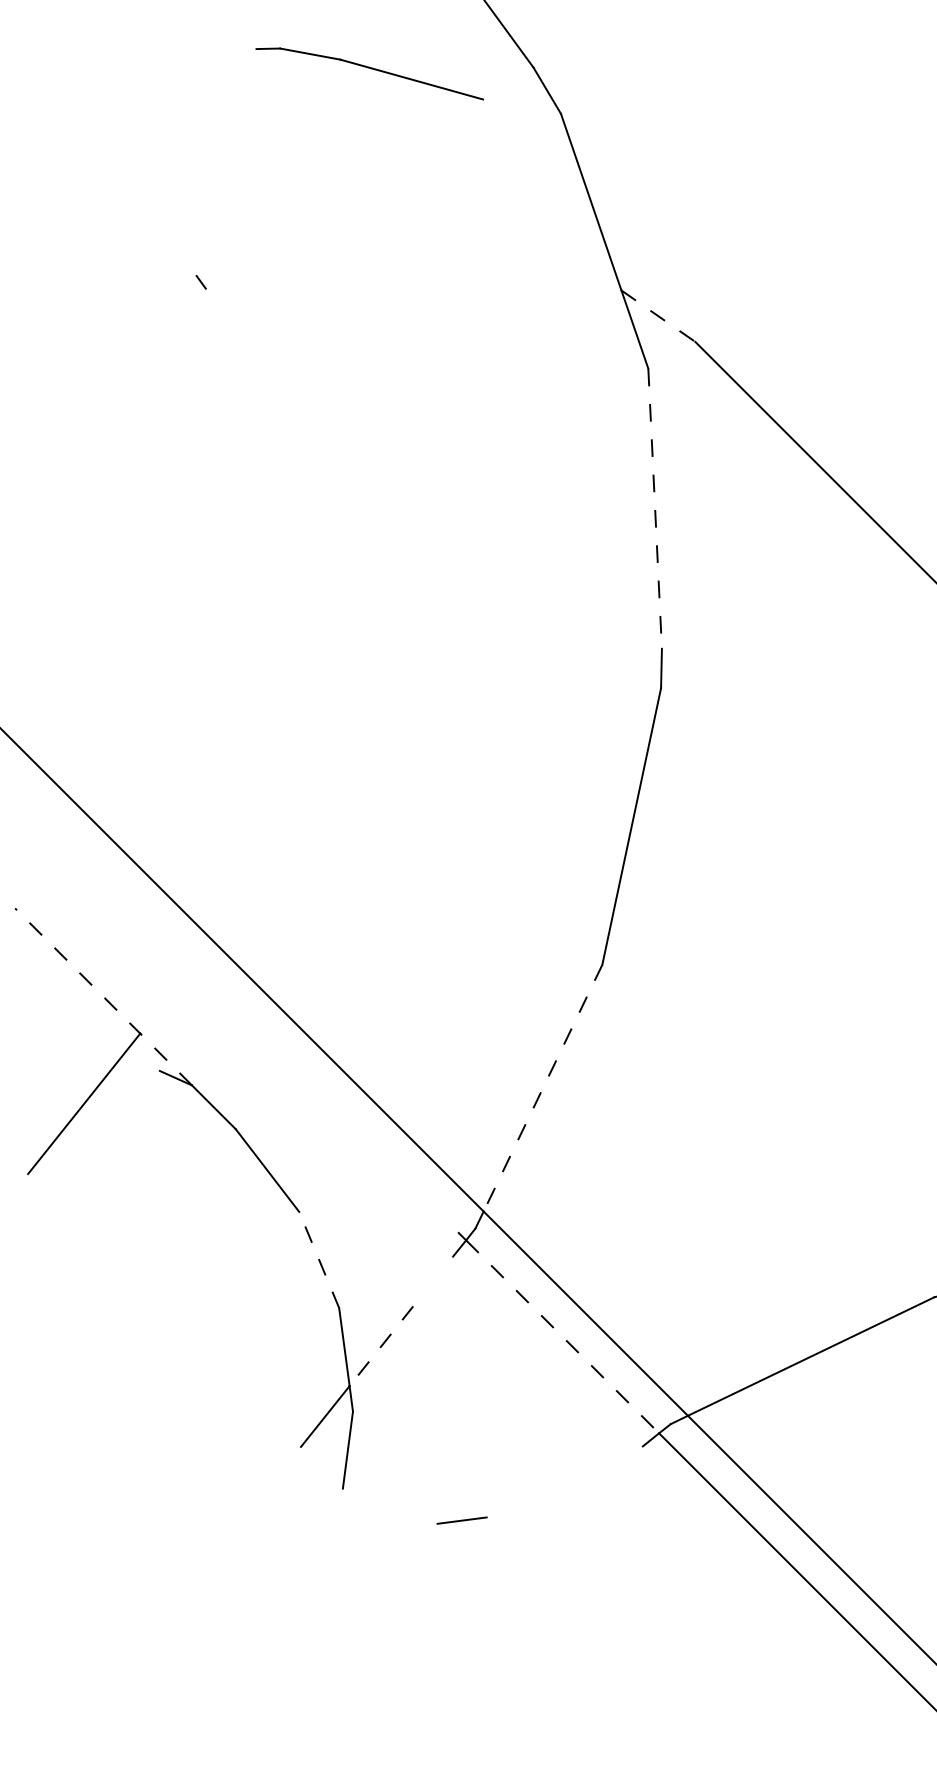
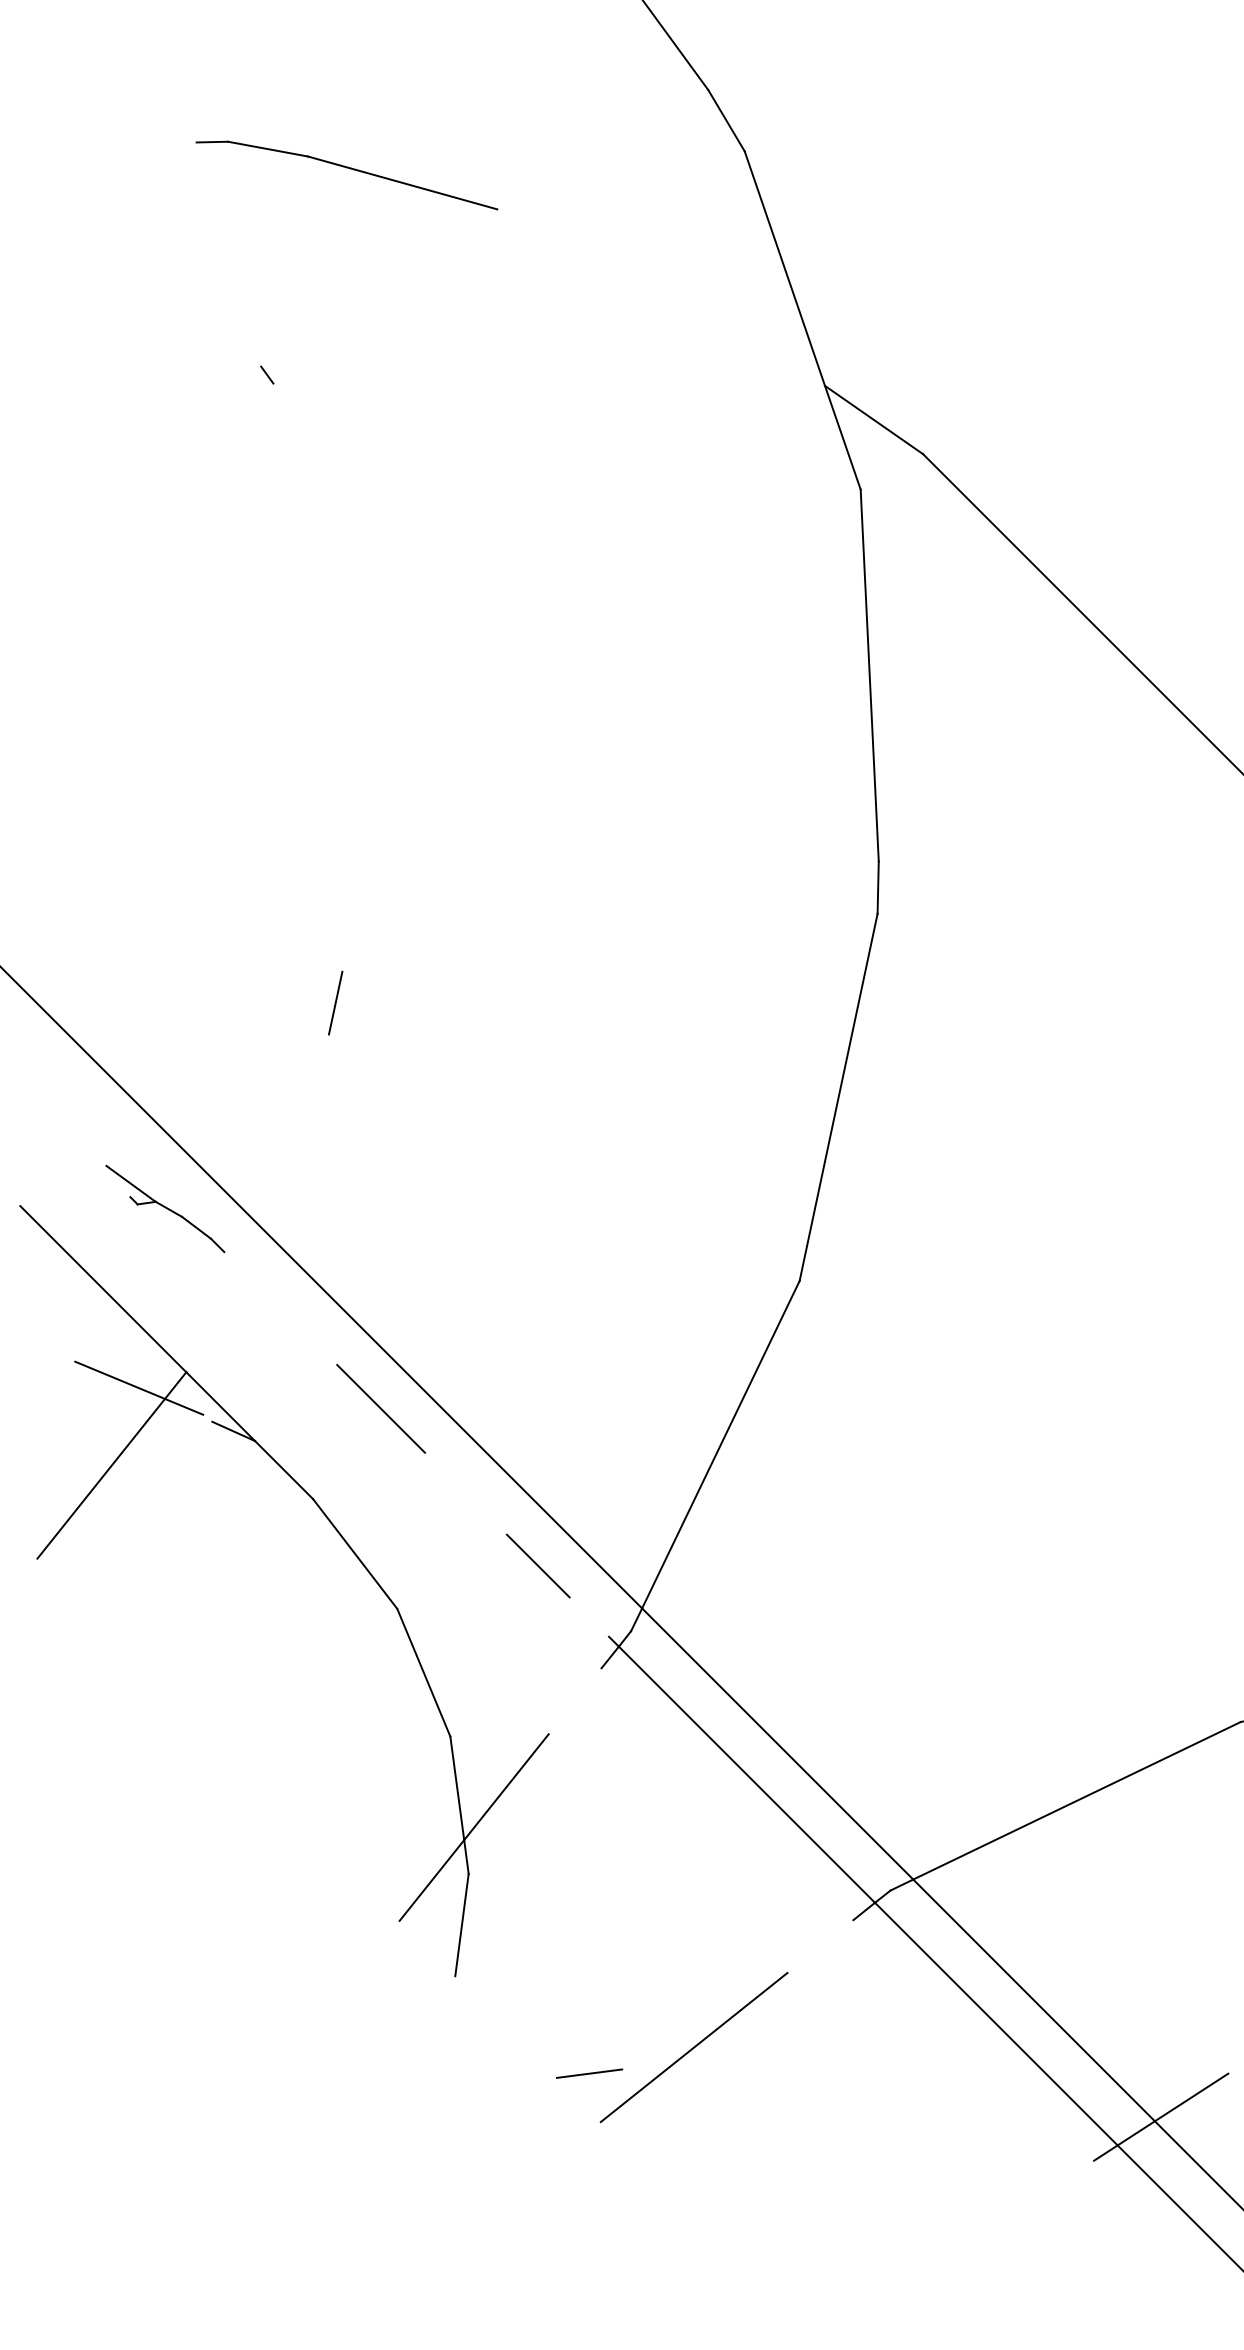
part: (369, 68) -> (346, 168), moved
line: (658, 316) -> (874, 420), dashed -> solid
line: (654, 509) -> (869, 676), dashed -> solid
line: (252, 755) -> (335, 1002), added
part: (124, 910) -> (165, 1208), added
line: (103, 996) -> (137, 1323), dashed -> solid
line: (104, 1045) -> (139, 1387), added
line: (287, 1060) -> (381, 1408), added
line: (542, 1088) -> (720, 1444), dashed -> solid
line: (404, 1179) -> (537, 1565), added
line: (318, 1259) -> (423, 1672), dashed -> solid
line: (563, 1337) -> (747, 1775), dashed -> solid
line: (381, 1346) -> (506, 1787), dashed -> solid
line: (462, 1520) -> (589, 2073), moved
line: (522, 1542) -> (693, 2047), added
line: (874, 1594) -> (1161, 2116), added

